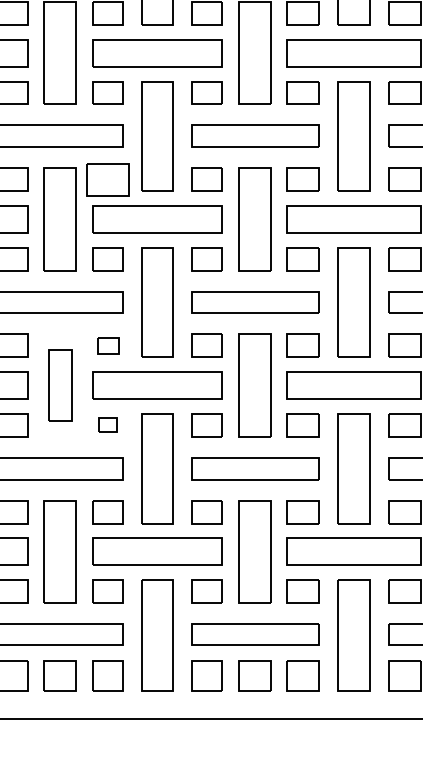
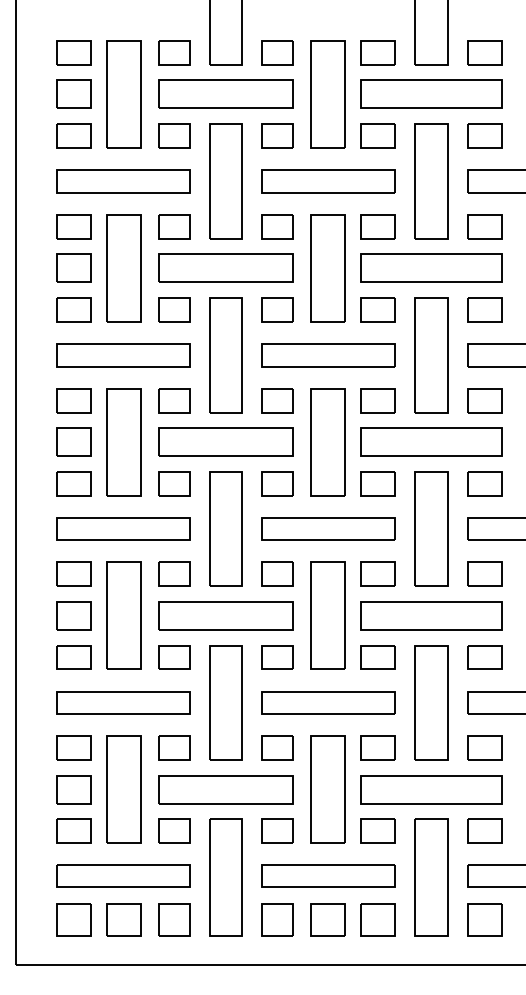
part: (108, 179) -> (174, 400), size x0.71
part: (108, 345) -> (174, 573), size x1.43
part: (59, 385) -> (123, 615), size x1.43
part: (108, 425) -> (174, 657), size x1.67

